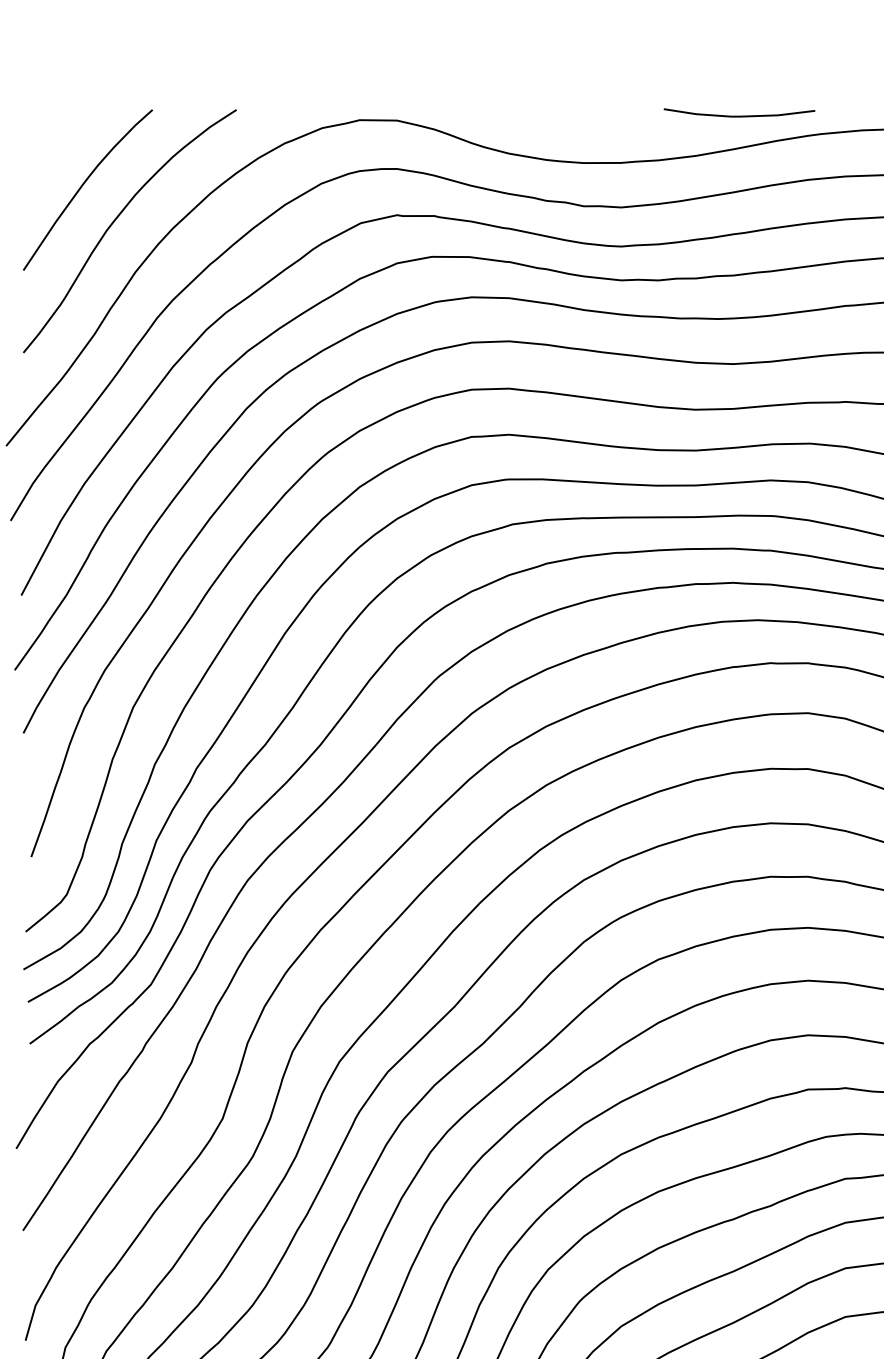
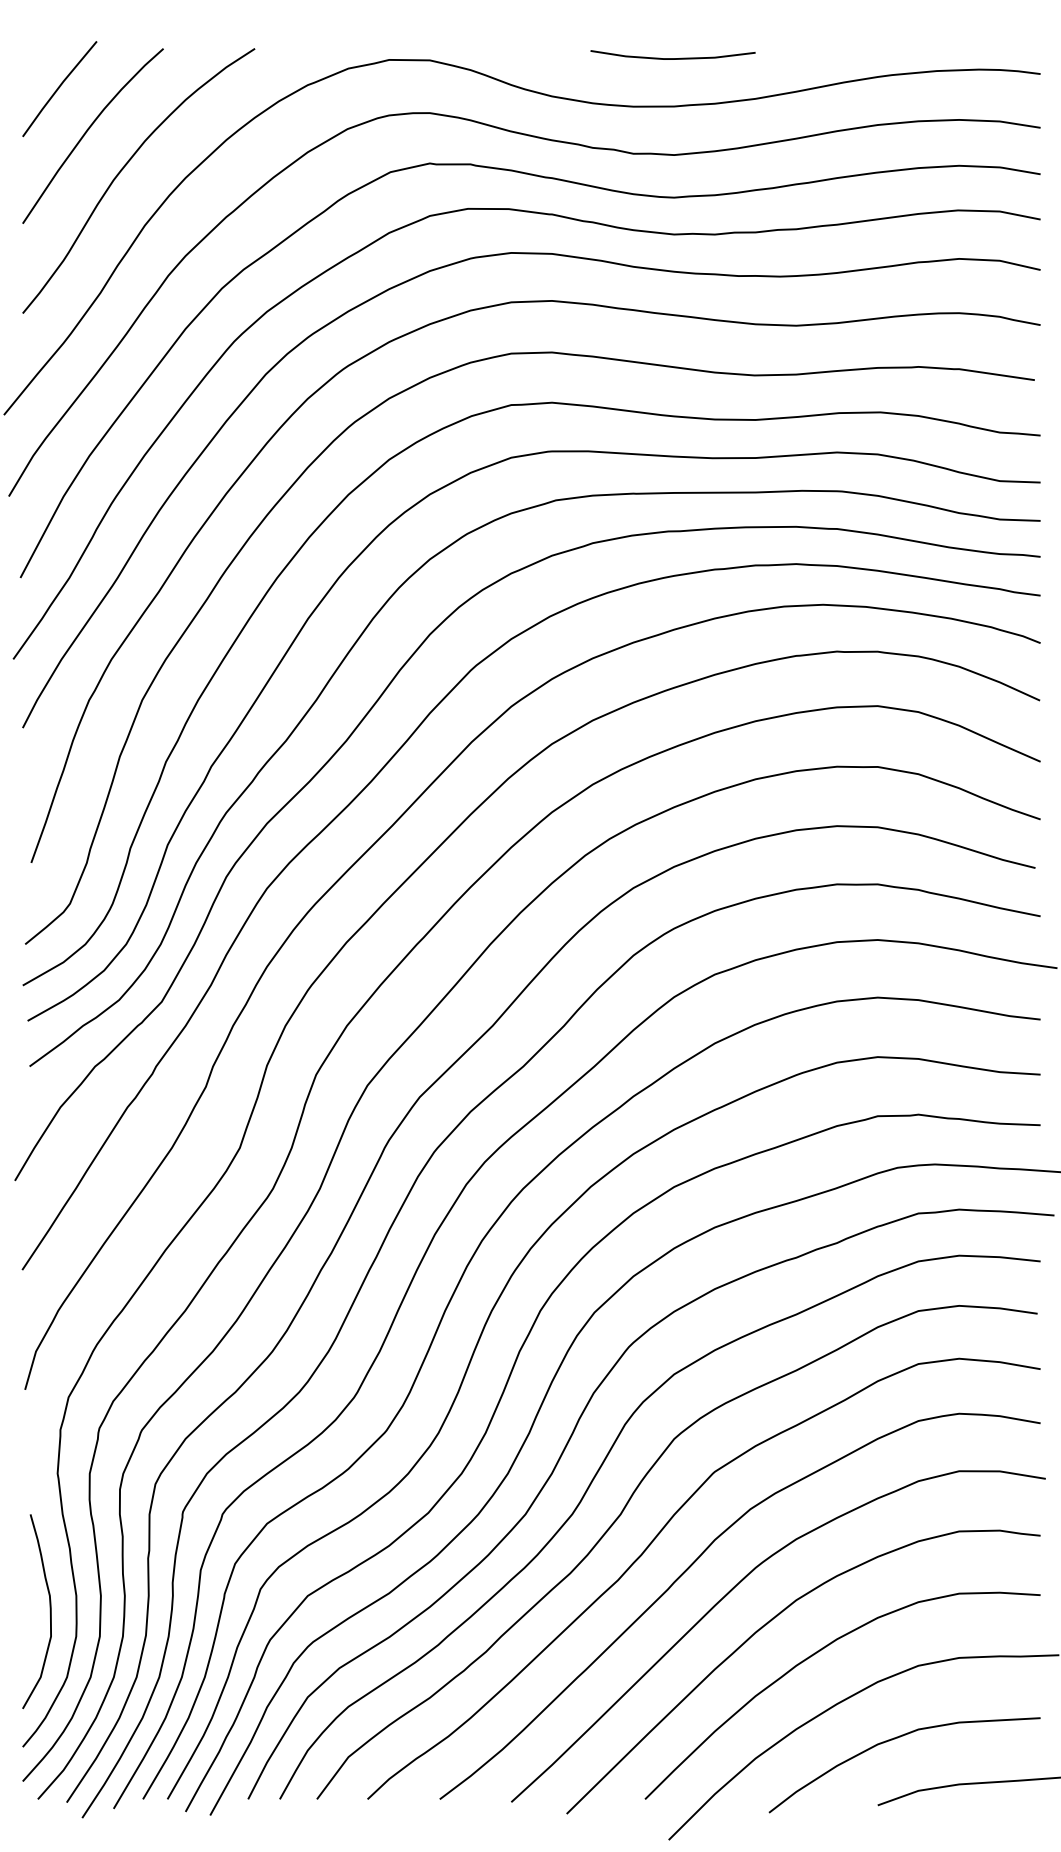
curve: (738, 116) -> (672, 58), moved
line: (57, 146) -> (59, 88), added

